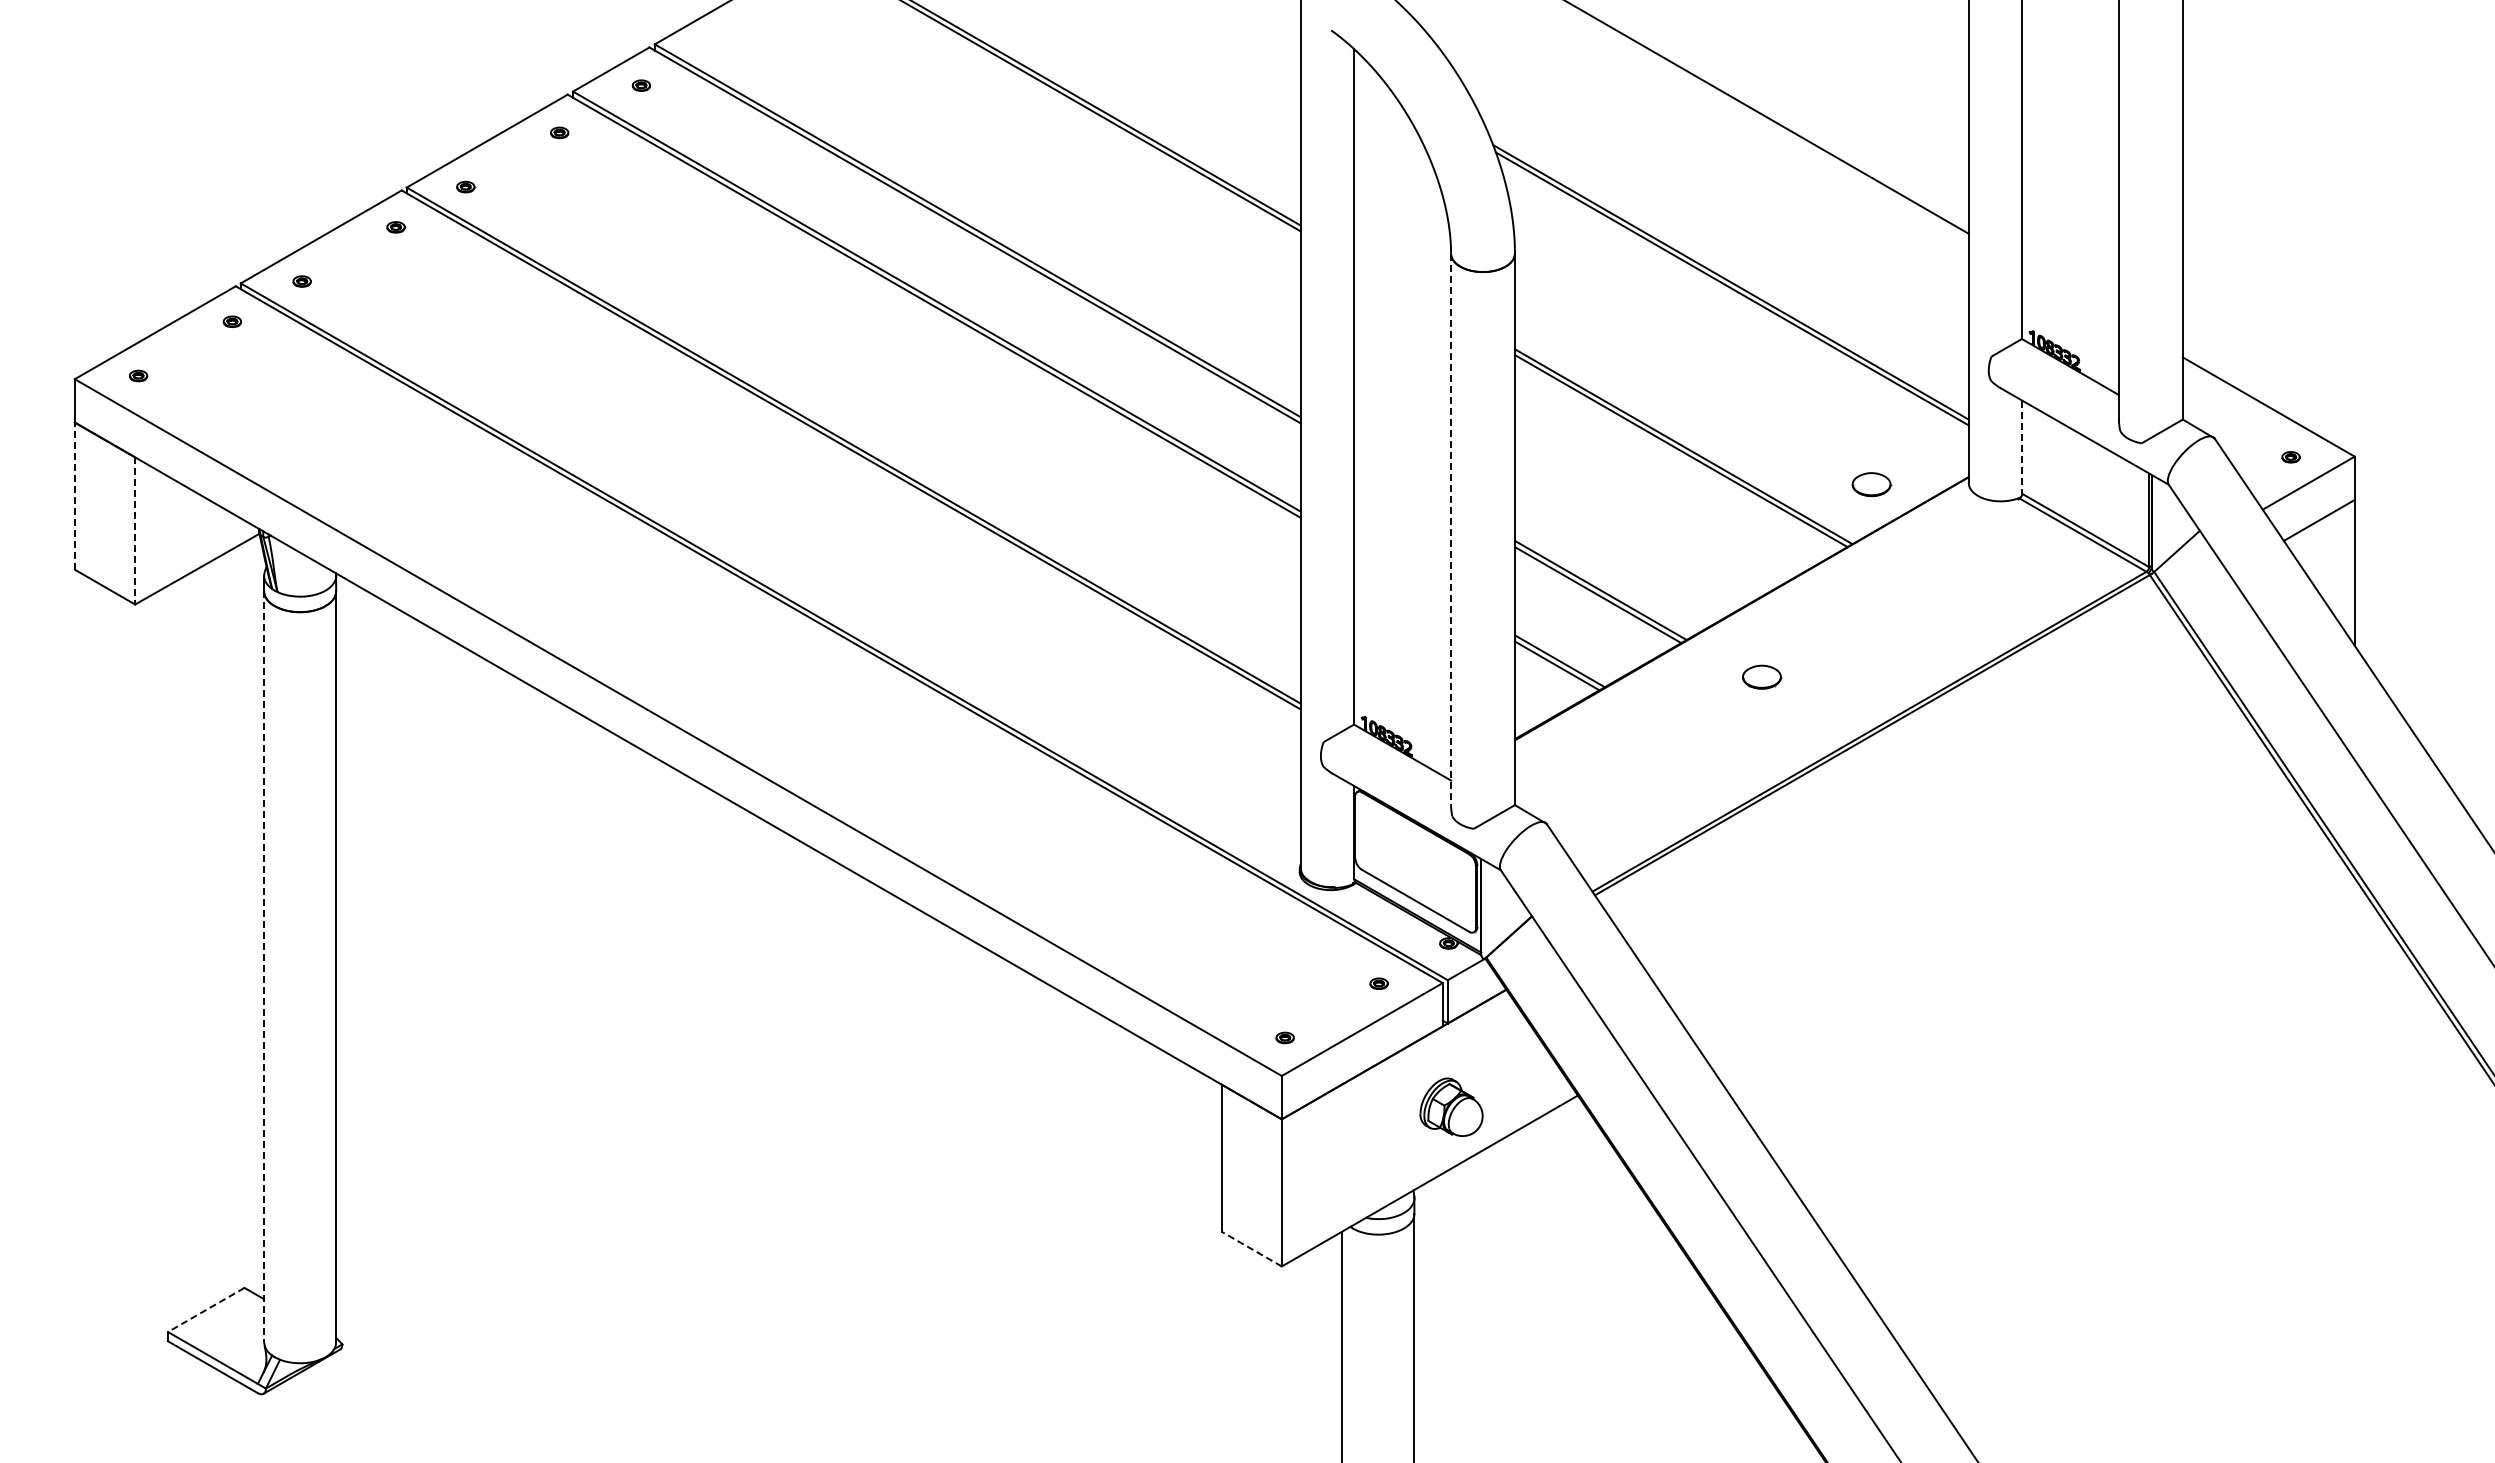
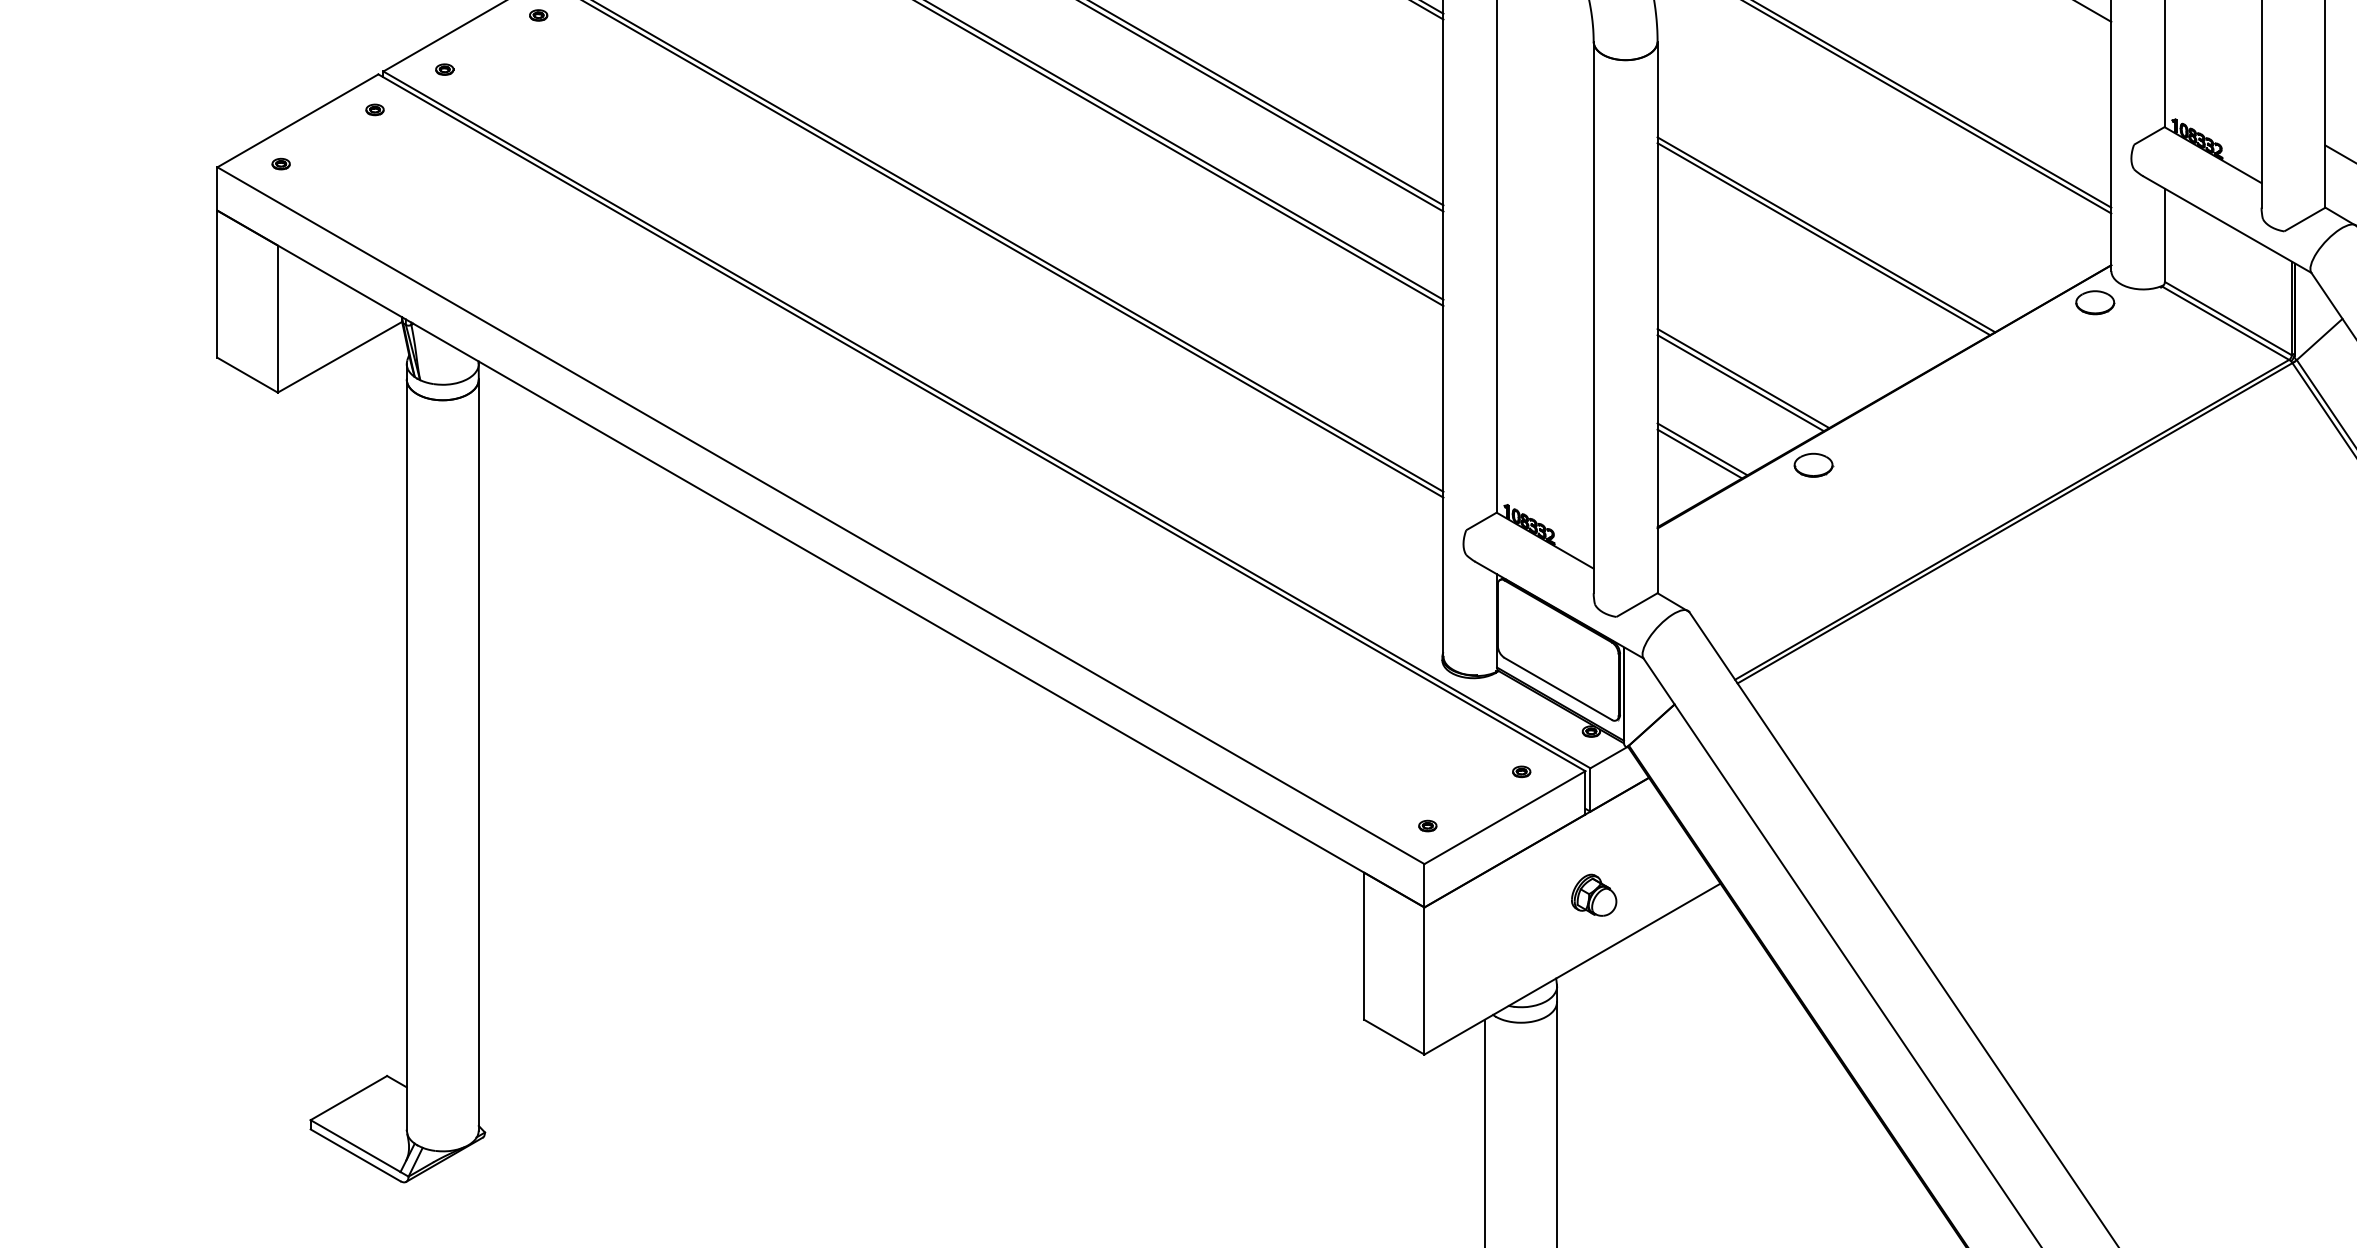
line: (2022, 447) -> (2165, 235), dashed -> solid
part: (1871, 484) -> (2095, 302), moved
line: (74, 496) -> (217, 284), dashed -> solid
line: (1451, 529) -> (1594, 317), dashed -> solid
line: (135, 530) -> (278, 318), dashed -> solid
part: (1762, 676) -> (1814, 464), moved
line: (264, 966) -> (407, 754), dashed -> solid
part: (1451, 1106) -> (1594, 894), size x0.71
line: (1251, 1249) -> (1394, 1037), dashed -> solid
line: (205, 1310) -> (348, 1098), dashed -> solid

